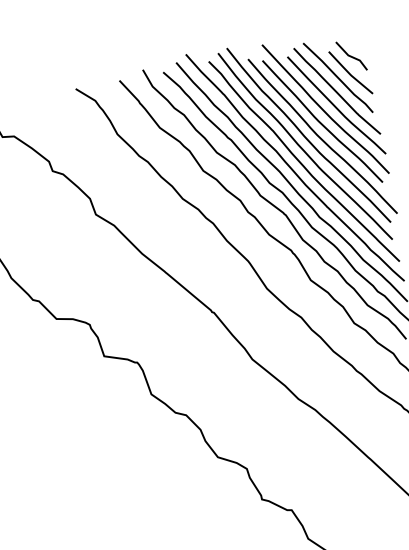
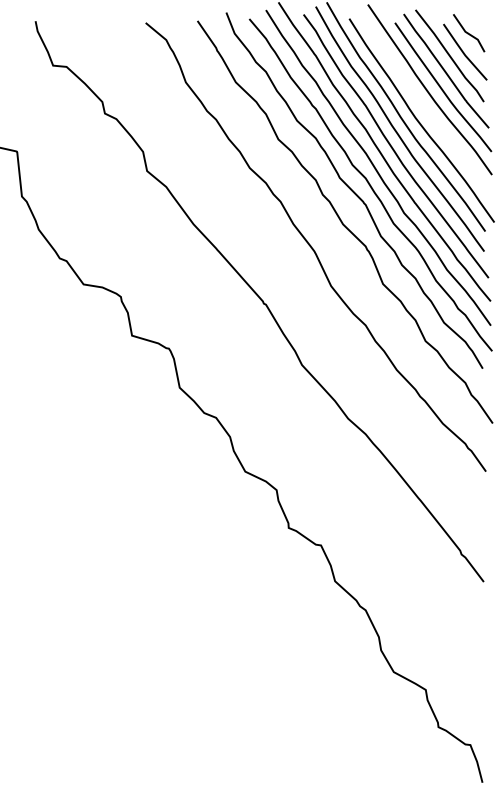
curve: (321, 122) -> (422, 104), removed

